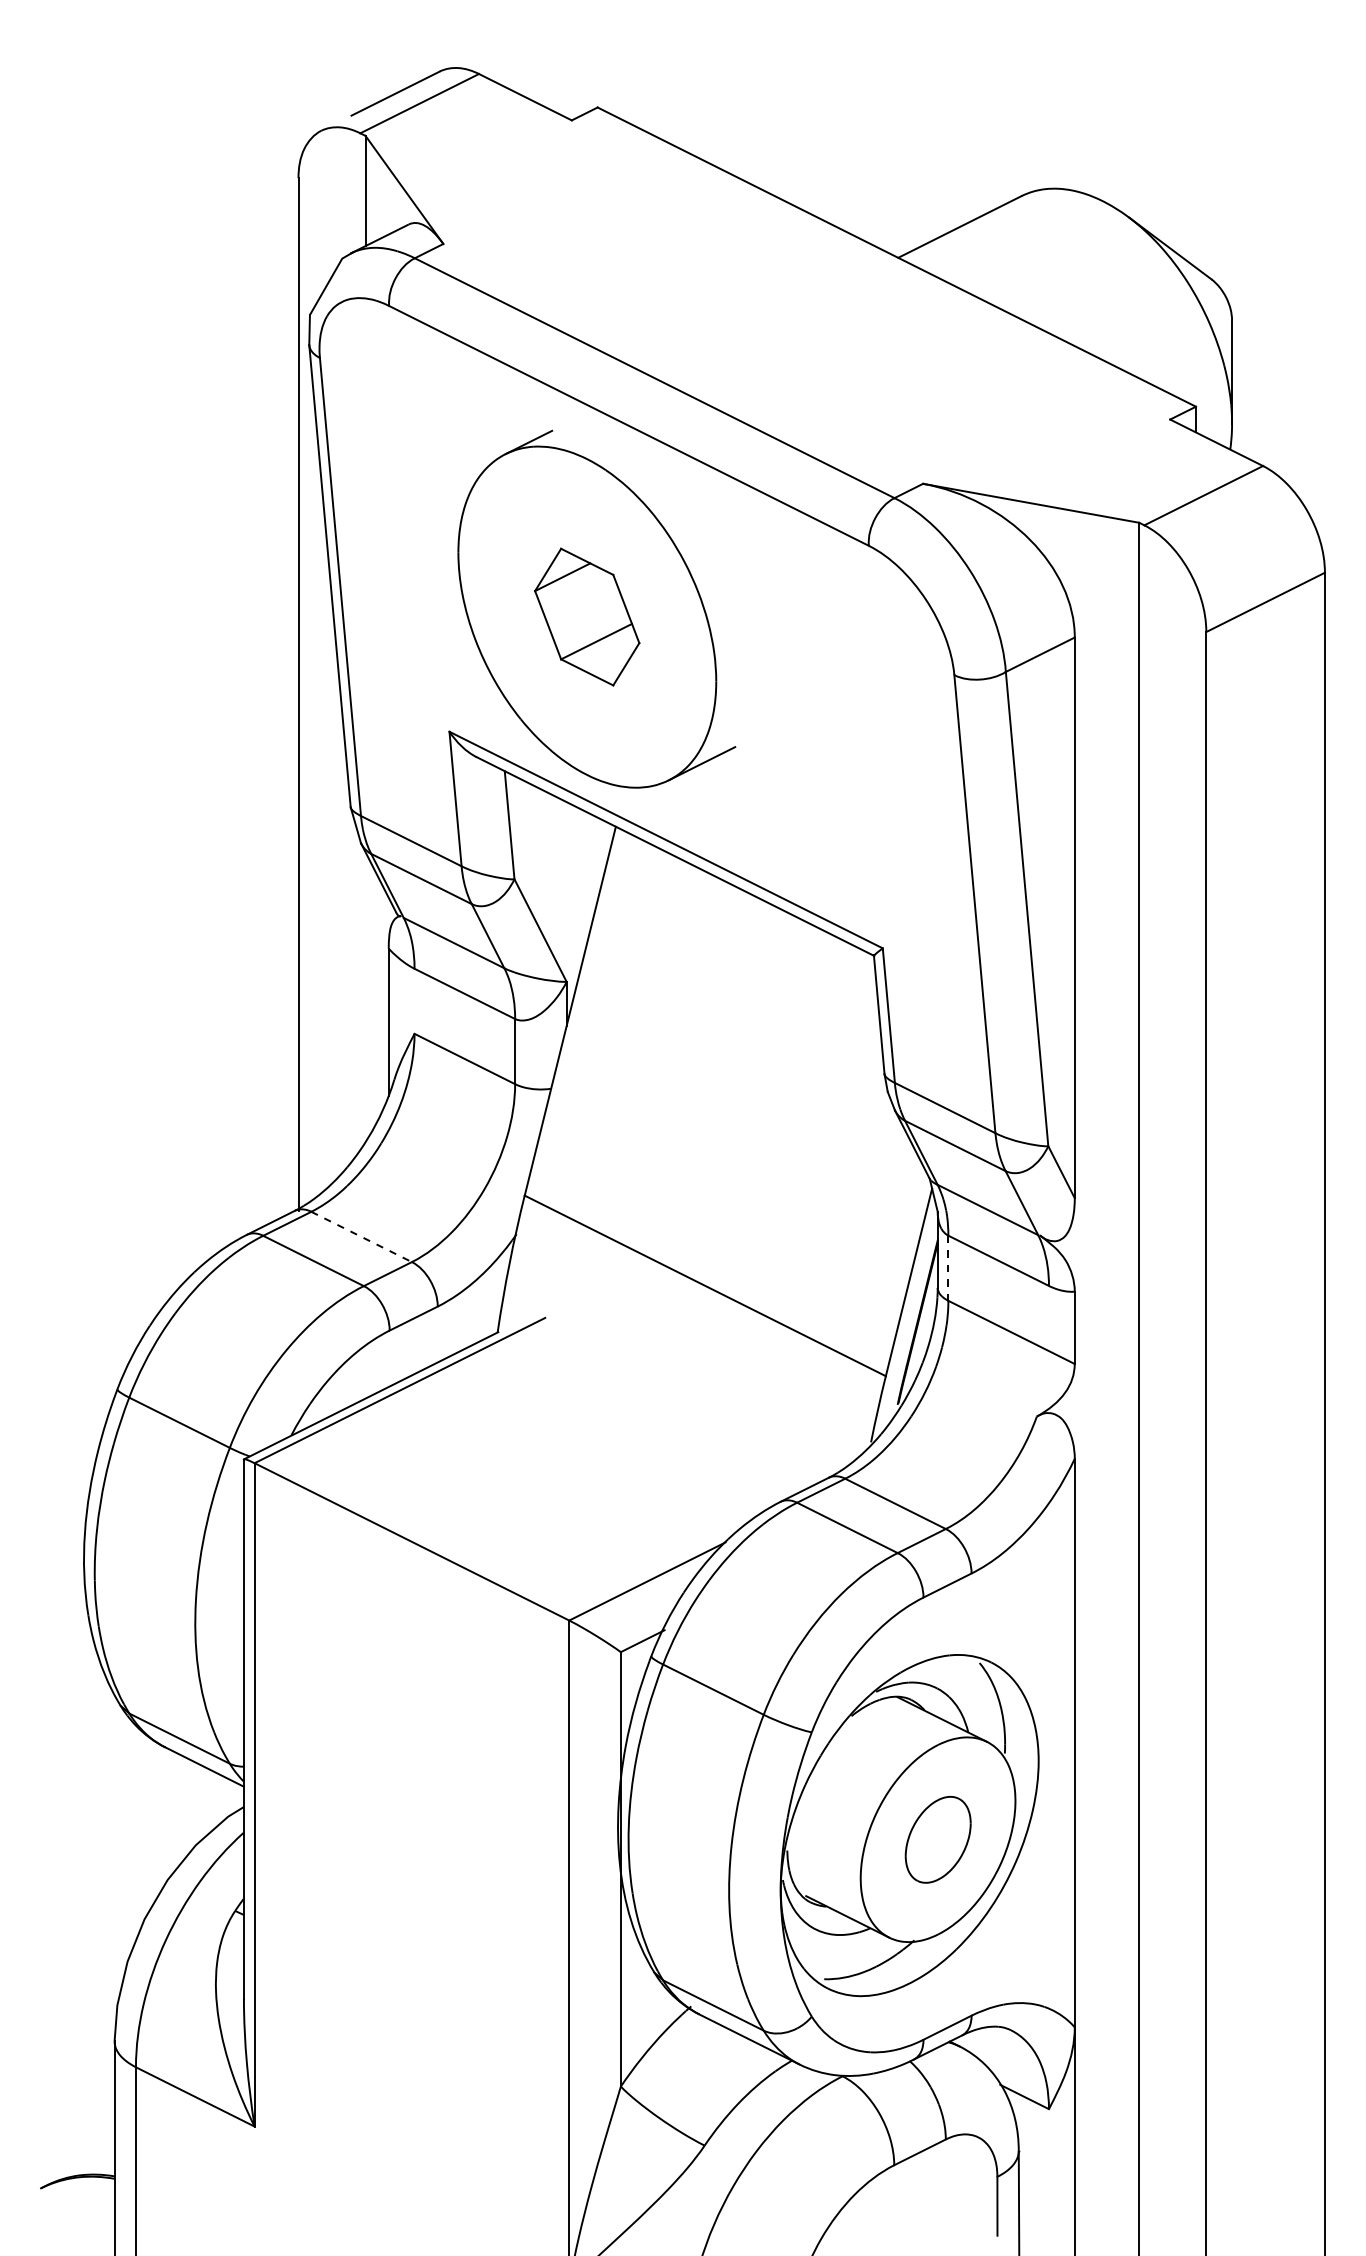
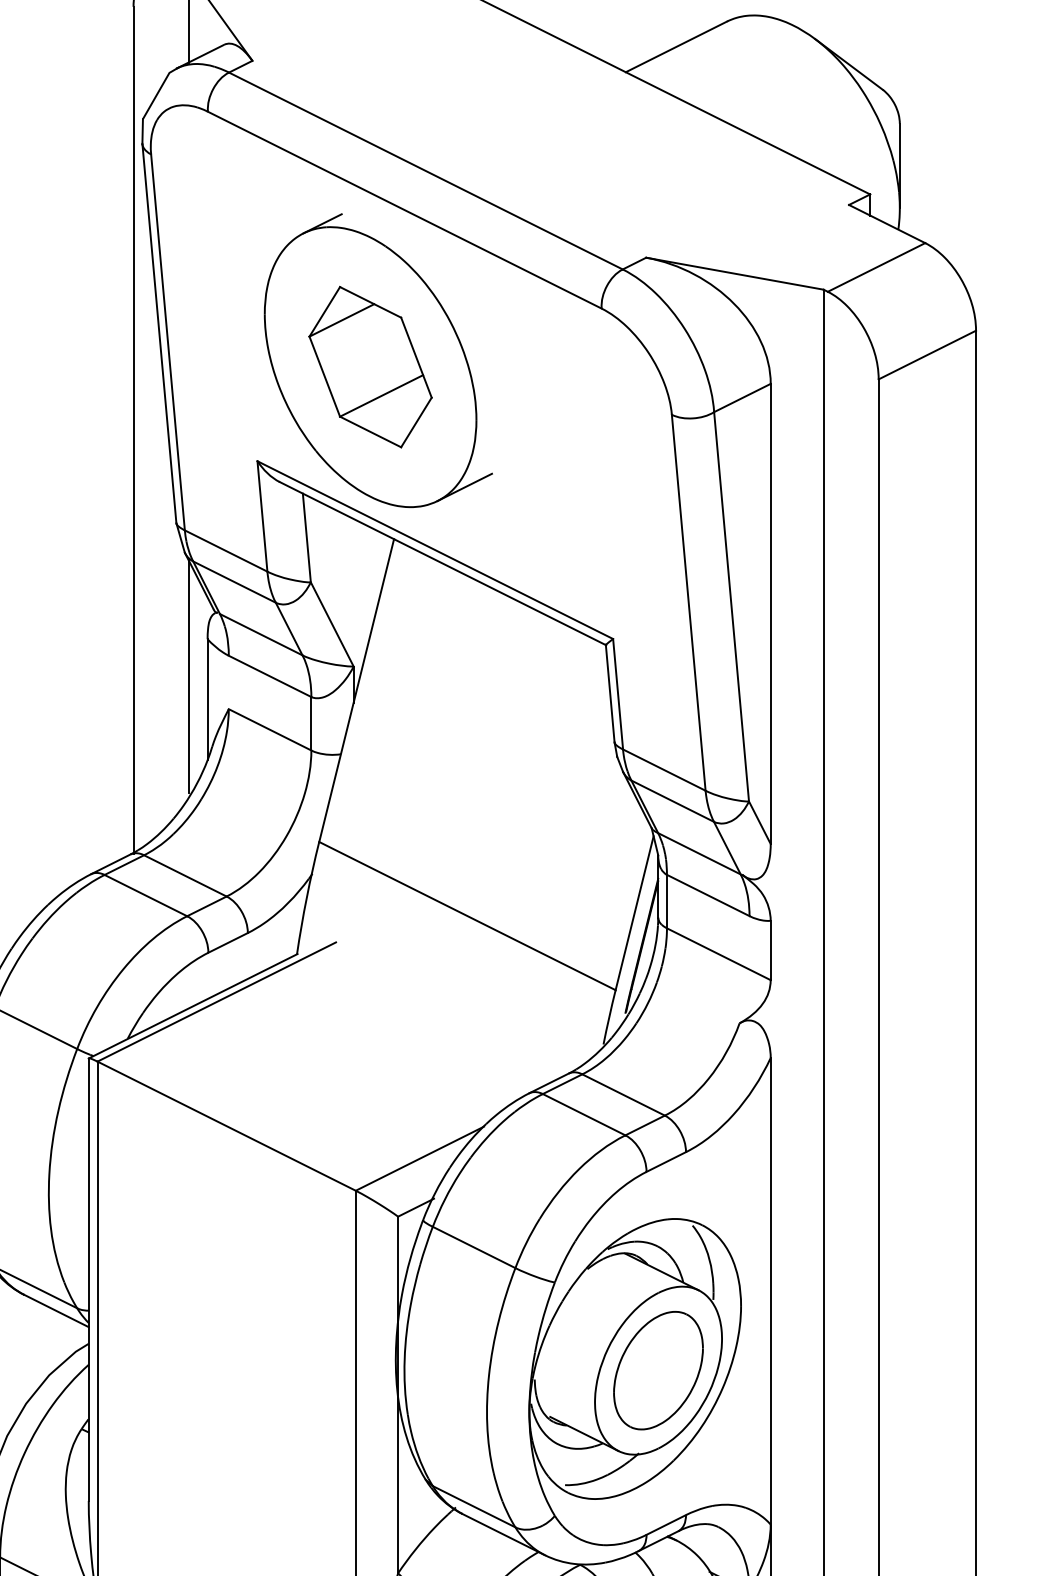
part: (586, 616) -> (369, 366), size x1.43
line: (365, 993) -> (188, 676), added
line: (362, 1237) -> (186, 876), dashed -> solid
line: (948, 1268) -> (667, 901), dashed -> solid
part: (938, 1839) -> (658, 1370), size x1.67

